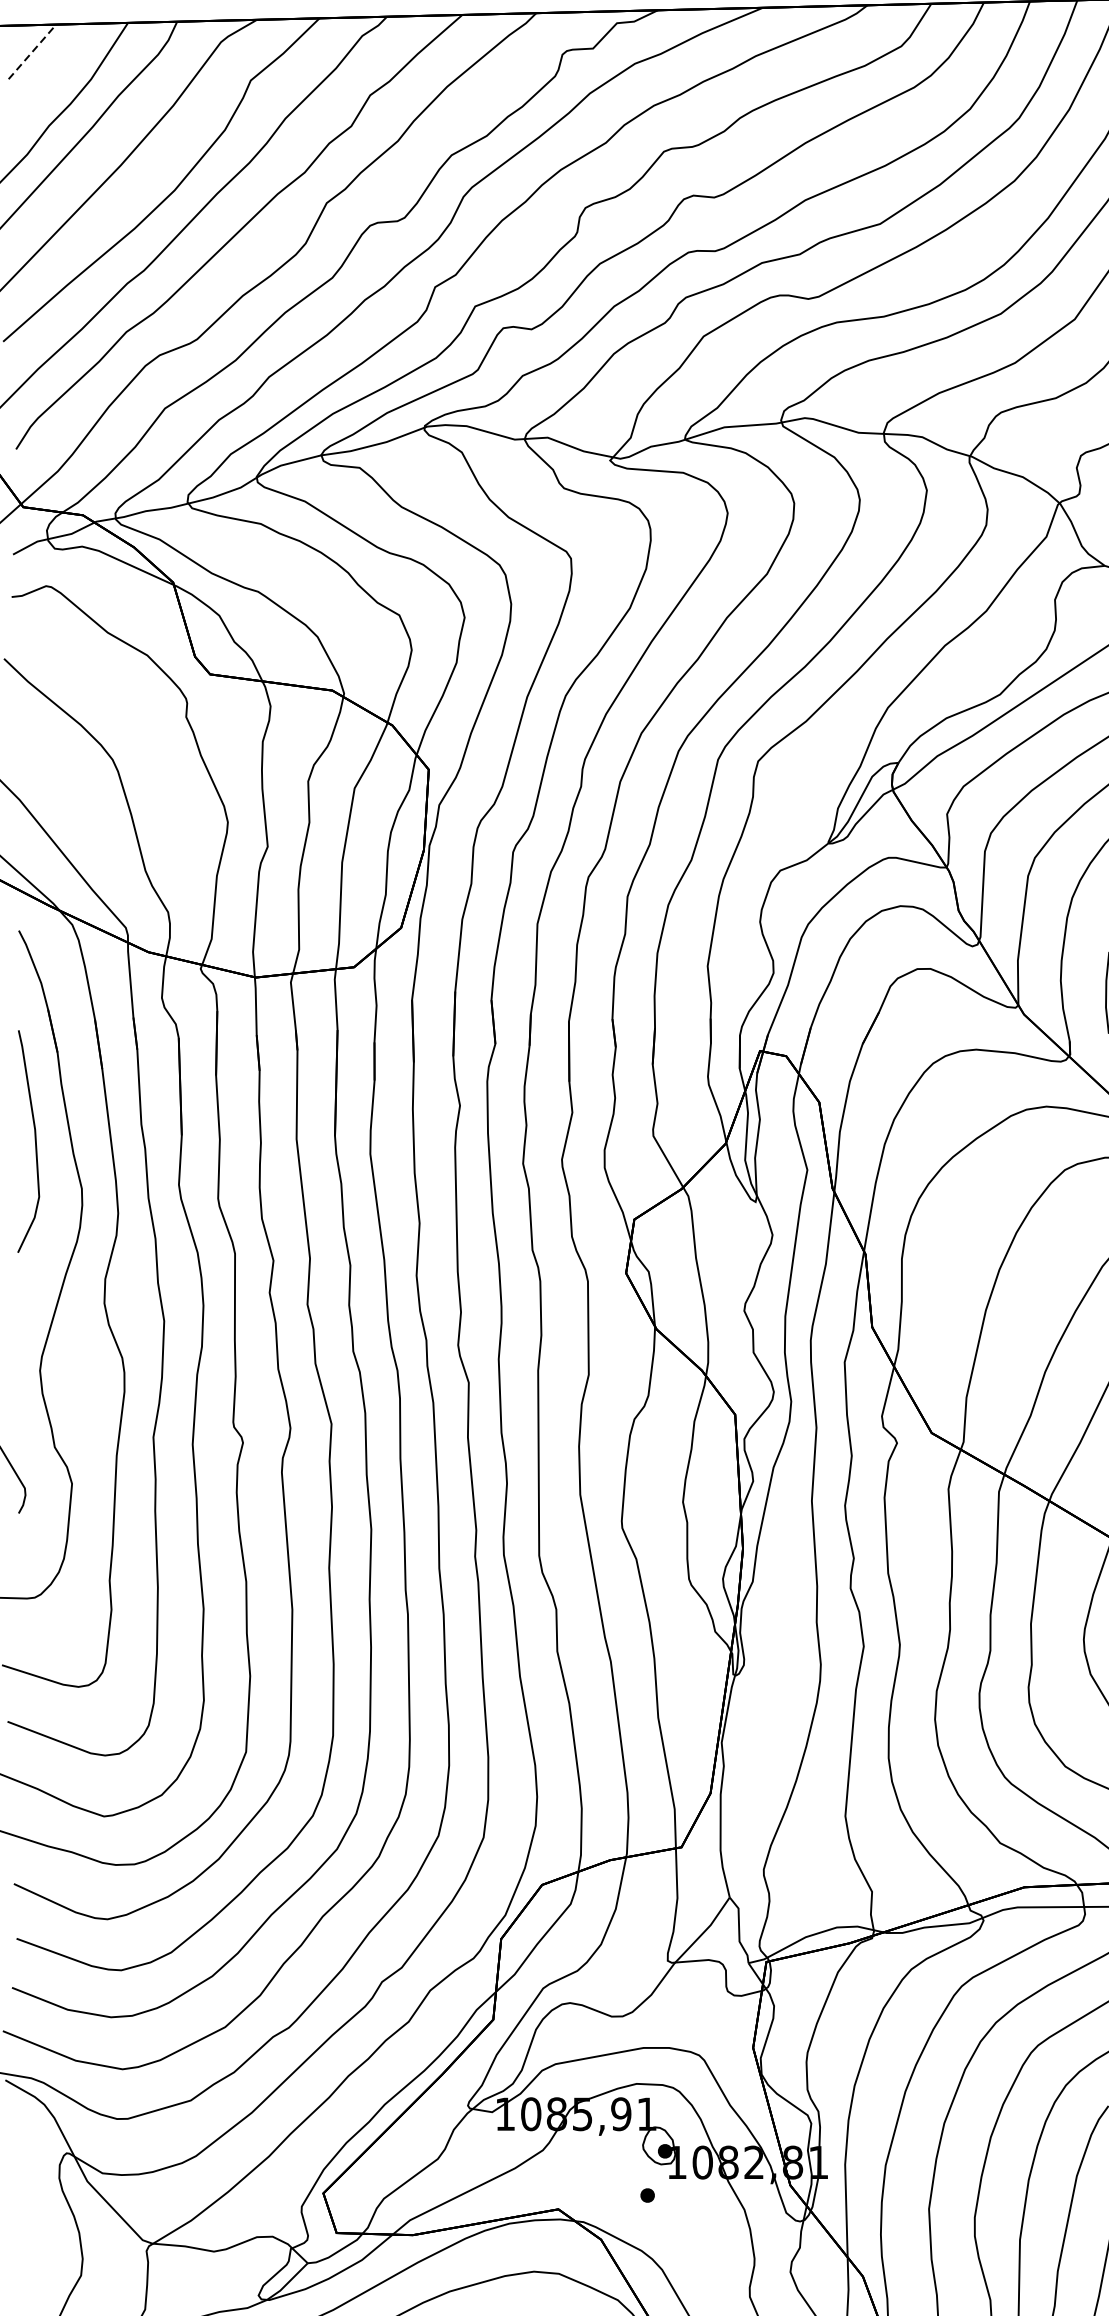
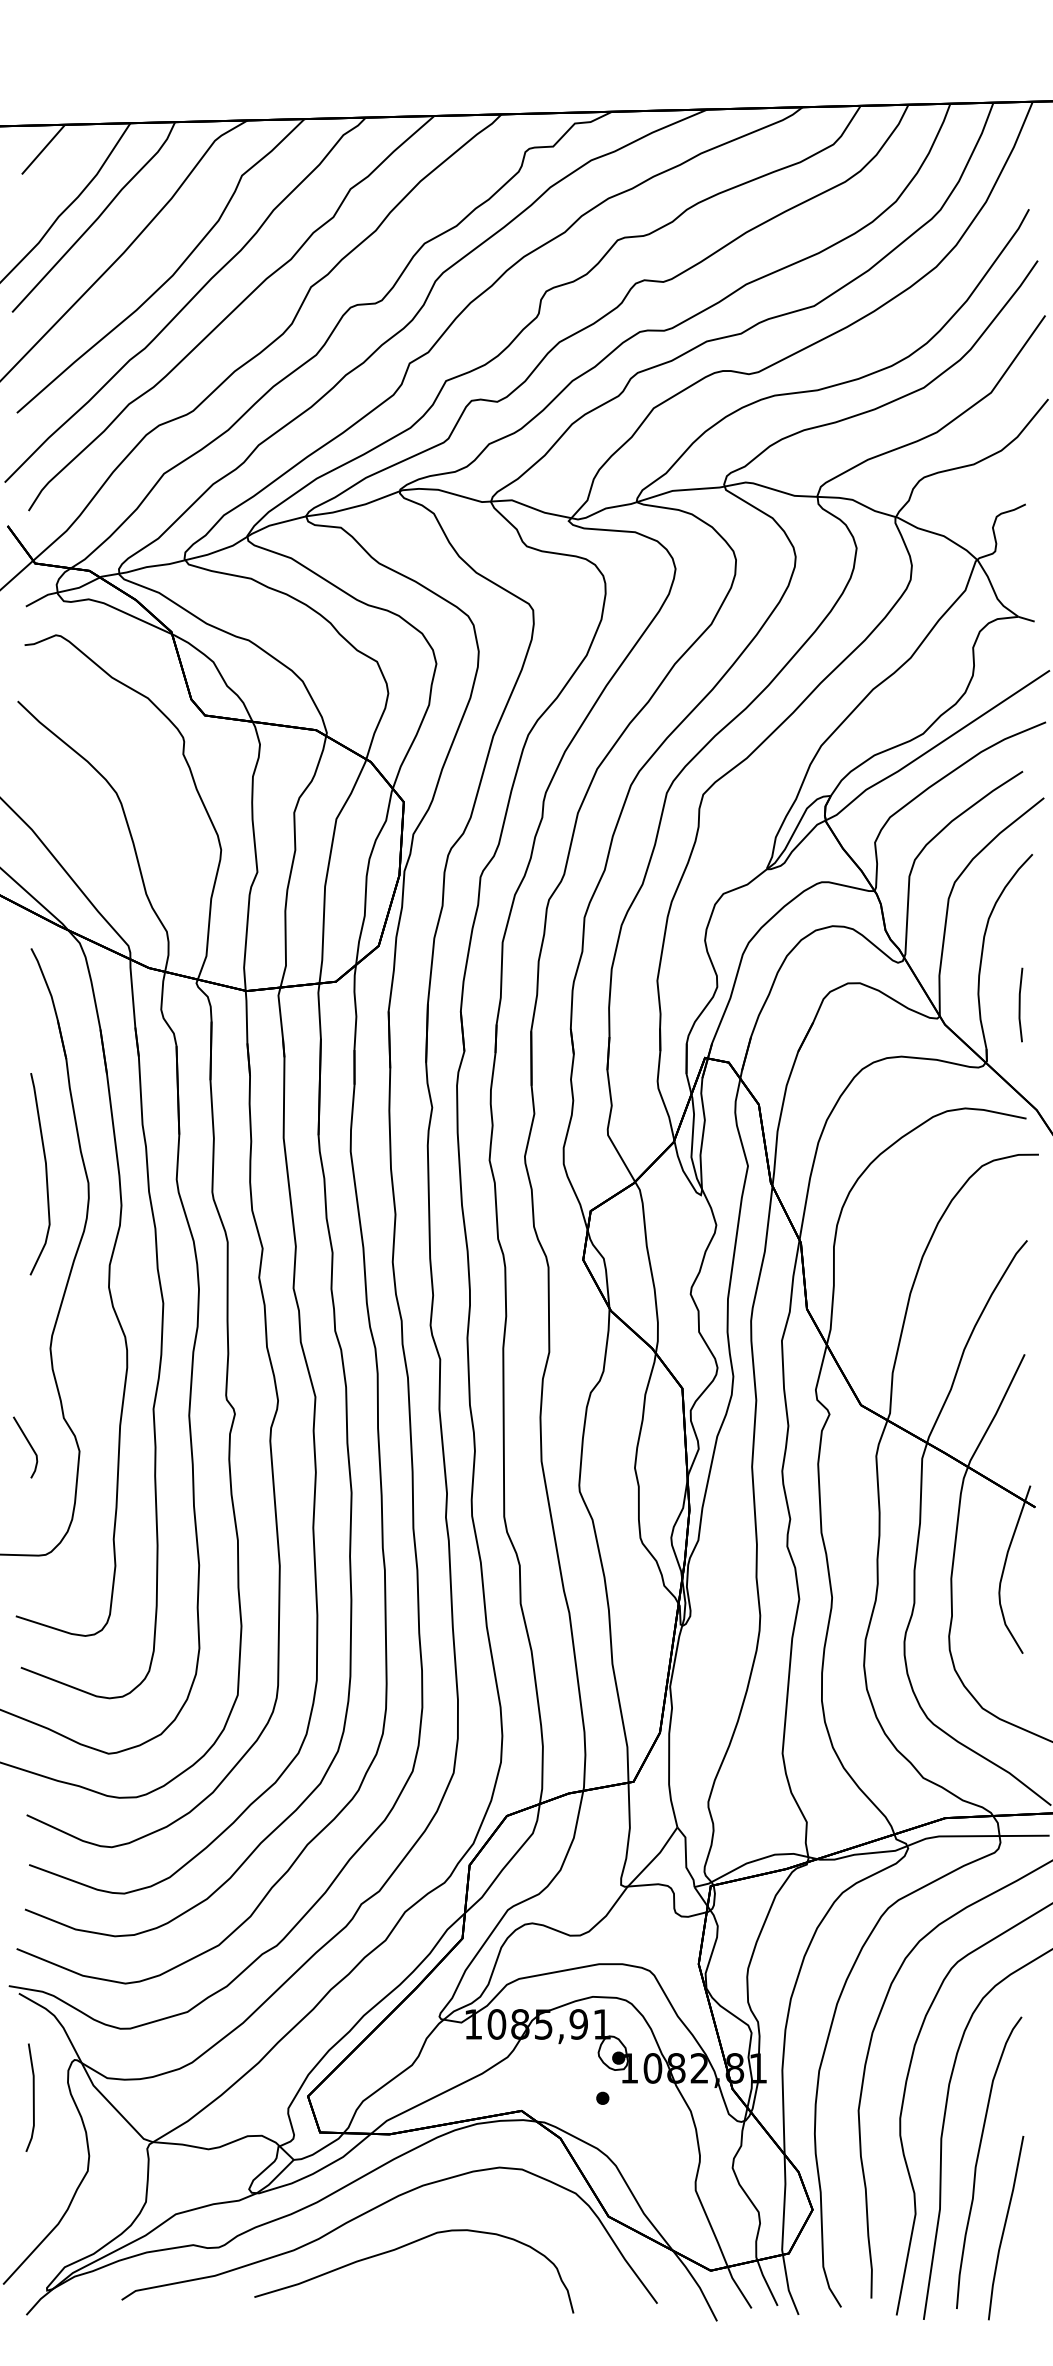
line: (32, 51) -> (43, 149), dashed -> solid
curve: (34, 1141) -> (45, 1174), moved
line: (20, 2194) -> (32, 2097), added

